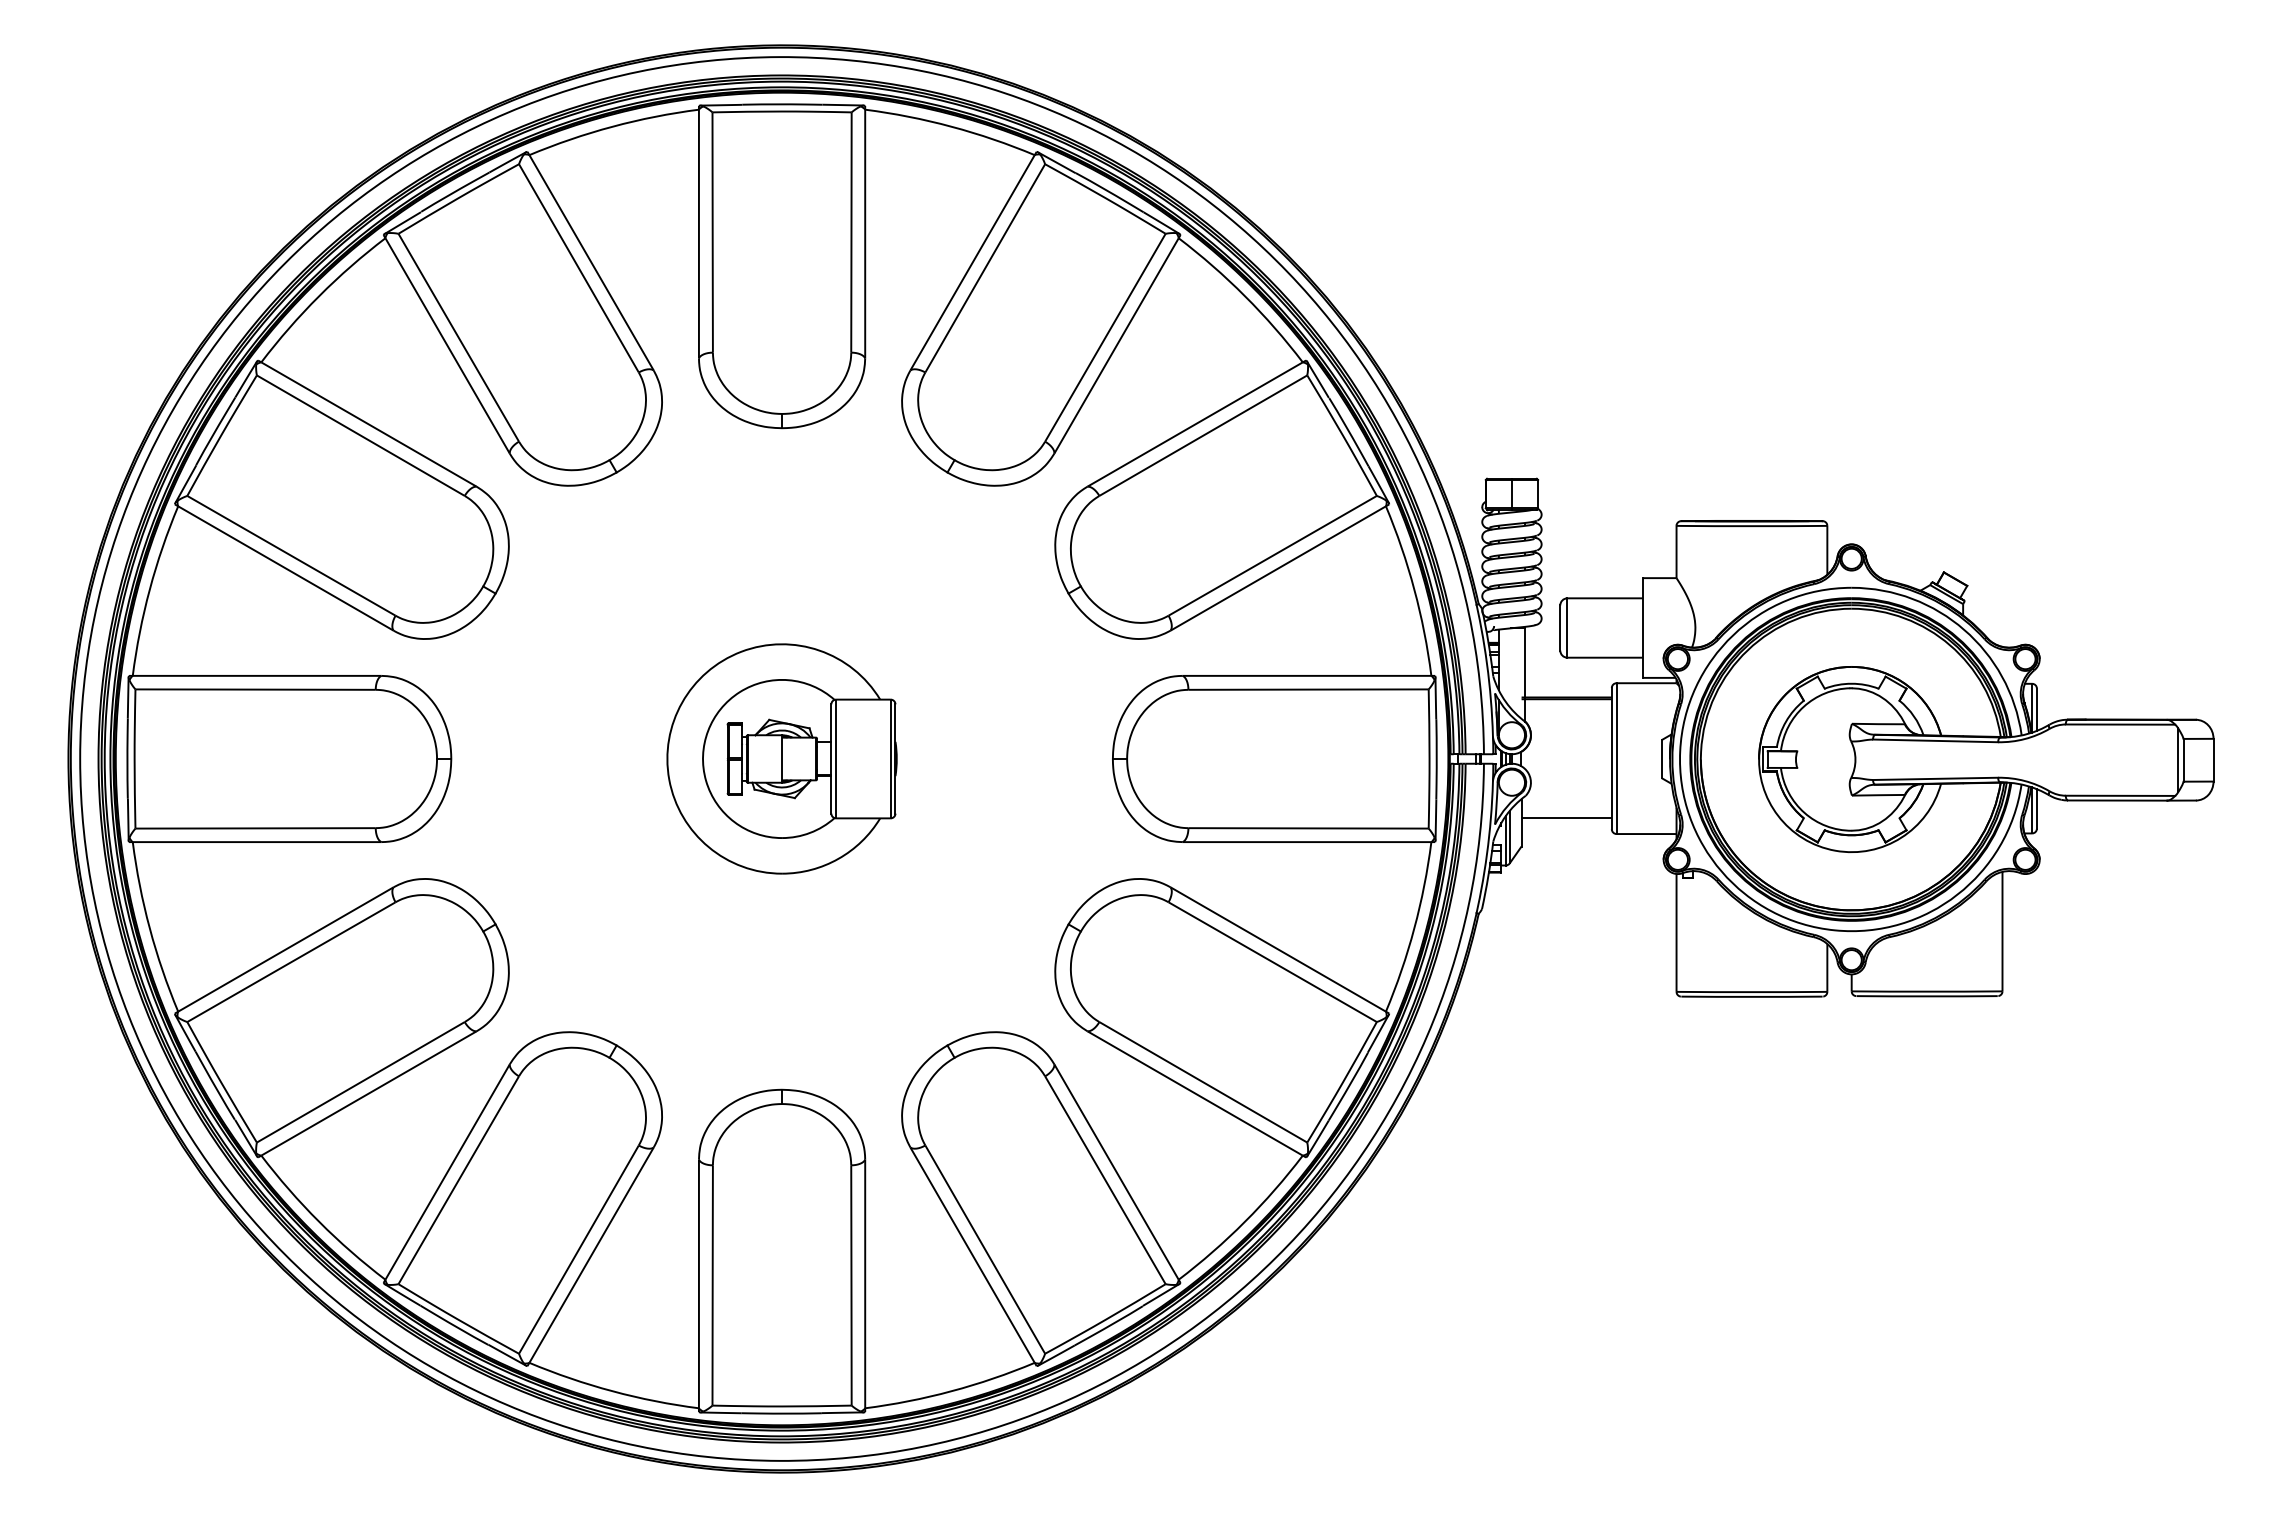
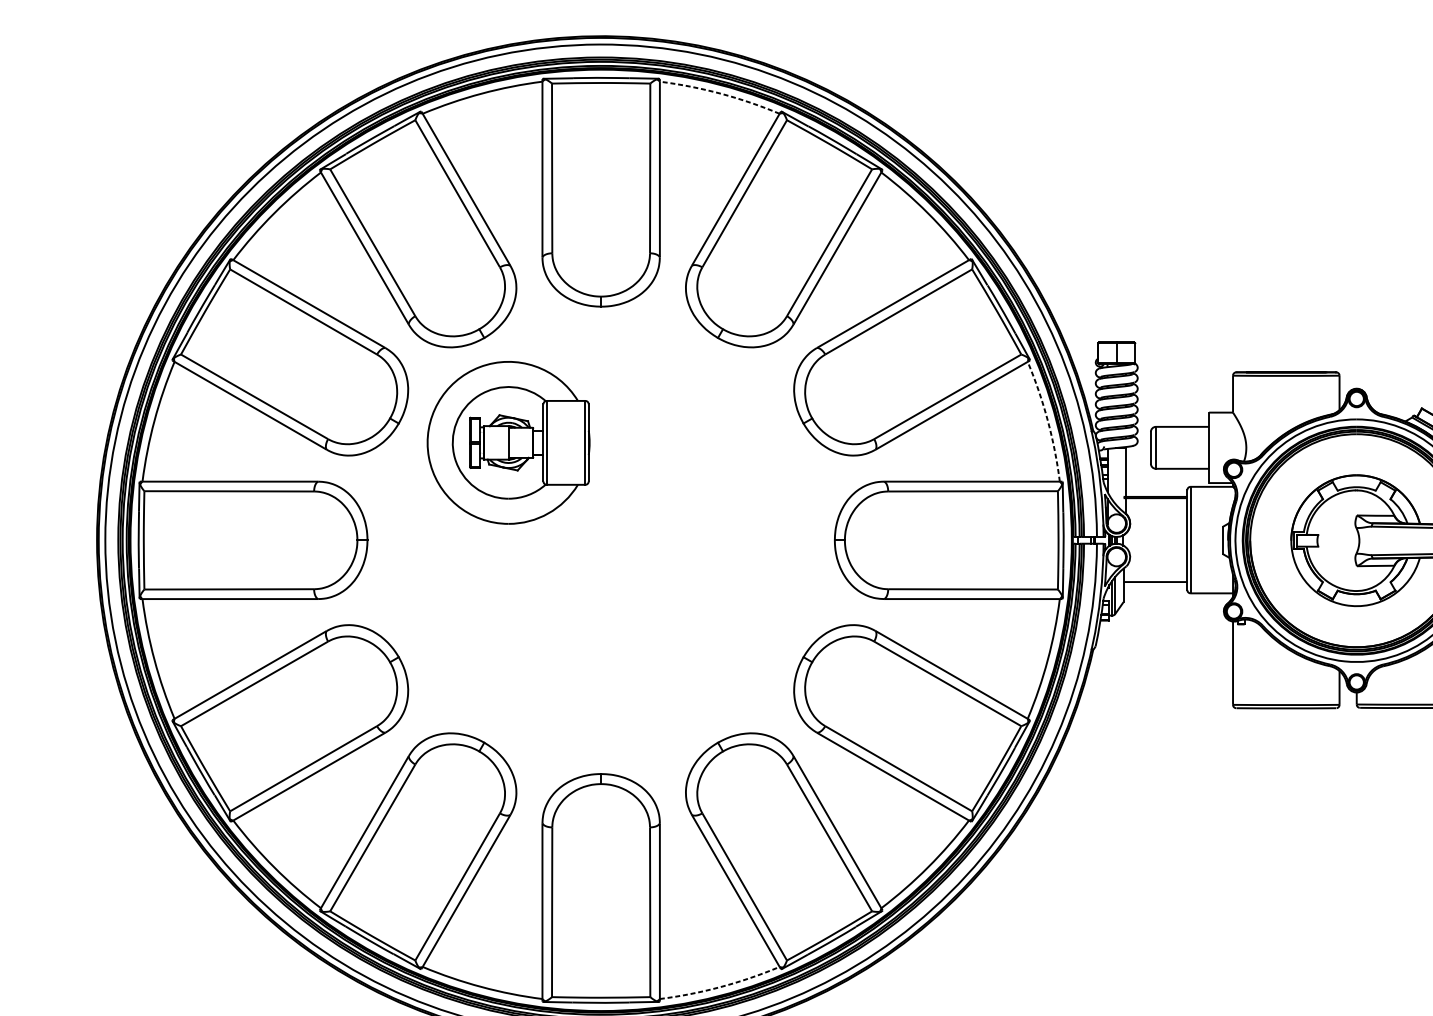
arc: (951, 126) -> (720, 93), solid -> dashed
arc: (1414, 589) -> (1047, 420), solid -> dashed
part: (781, 758) -> (508, 442), moved
arc: (951, 1391) -> (720, 987), solid -> dashed

